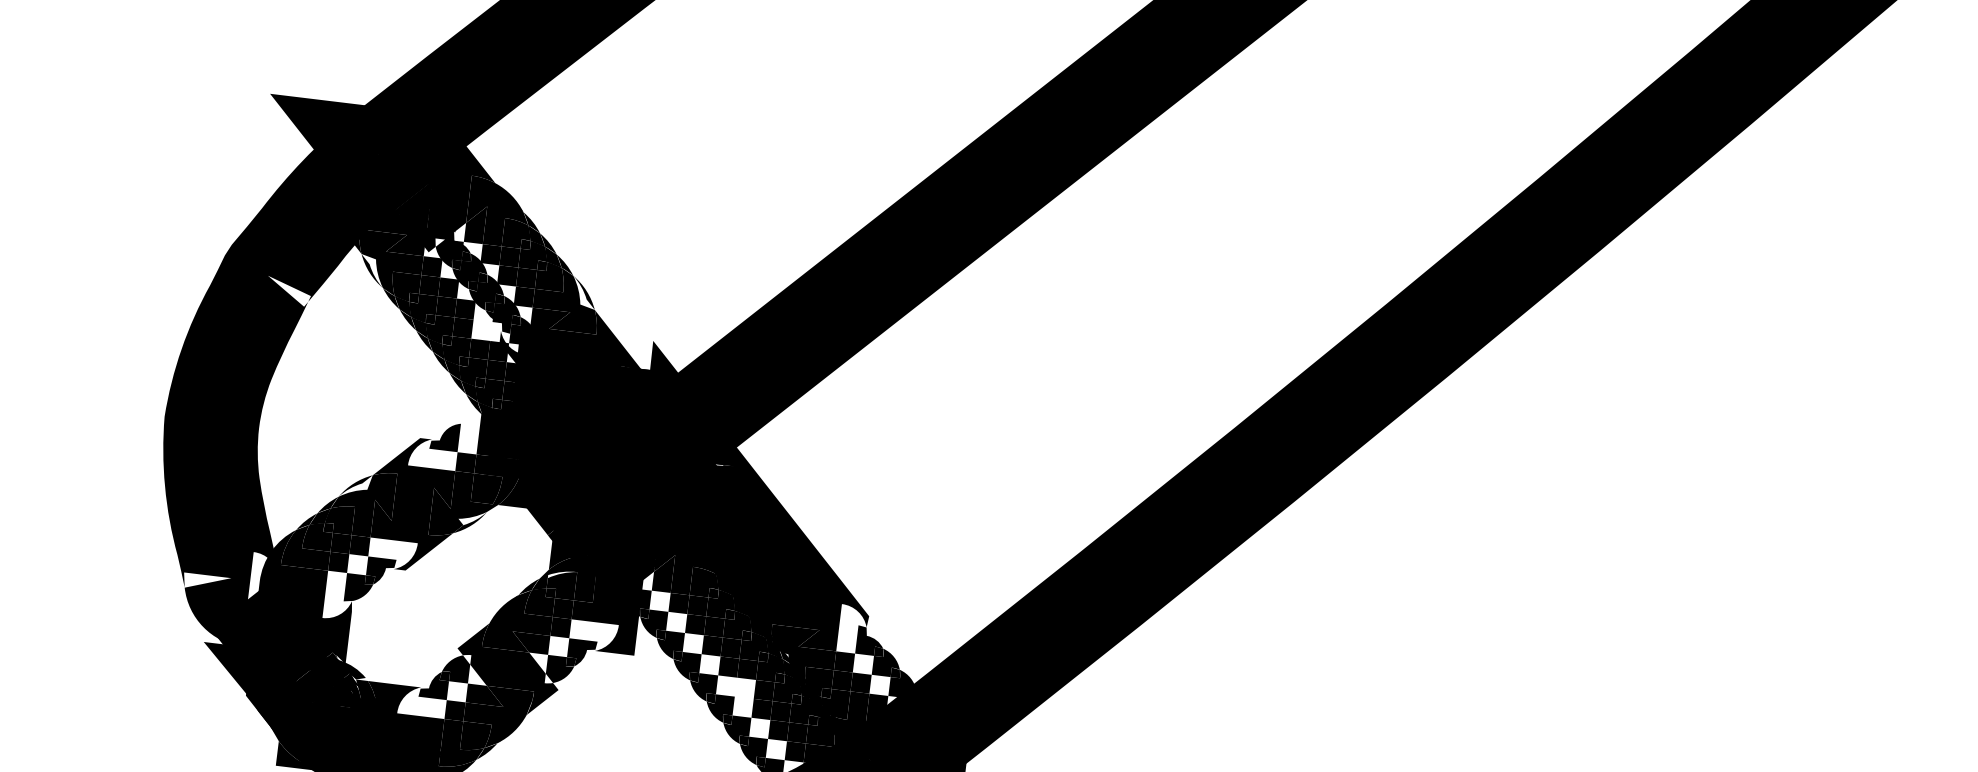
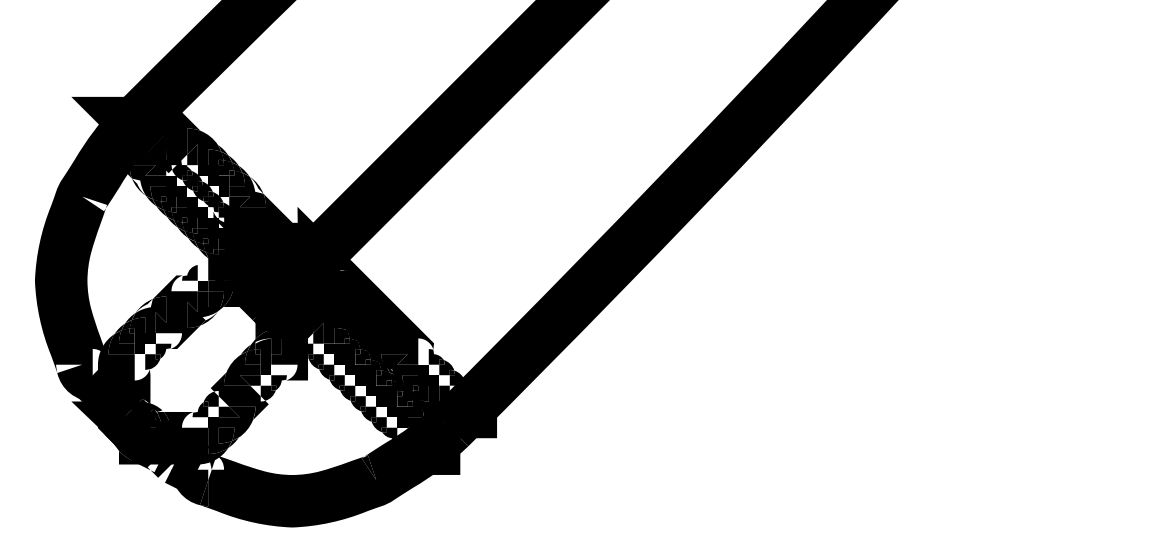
fill: (481, 330) -> (202, 212), added
fill: (744, 687) -> (370, 390), added

